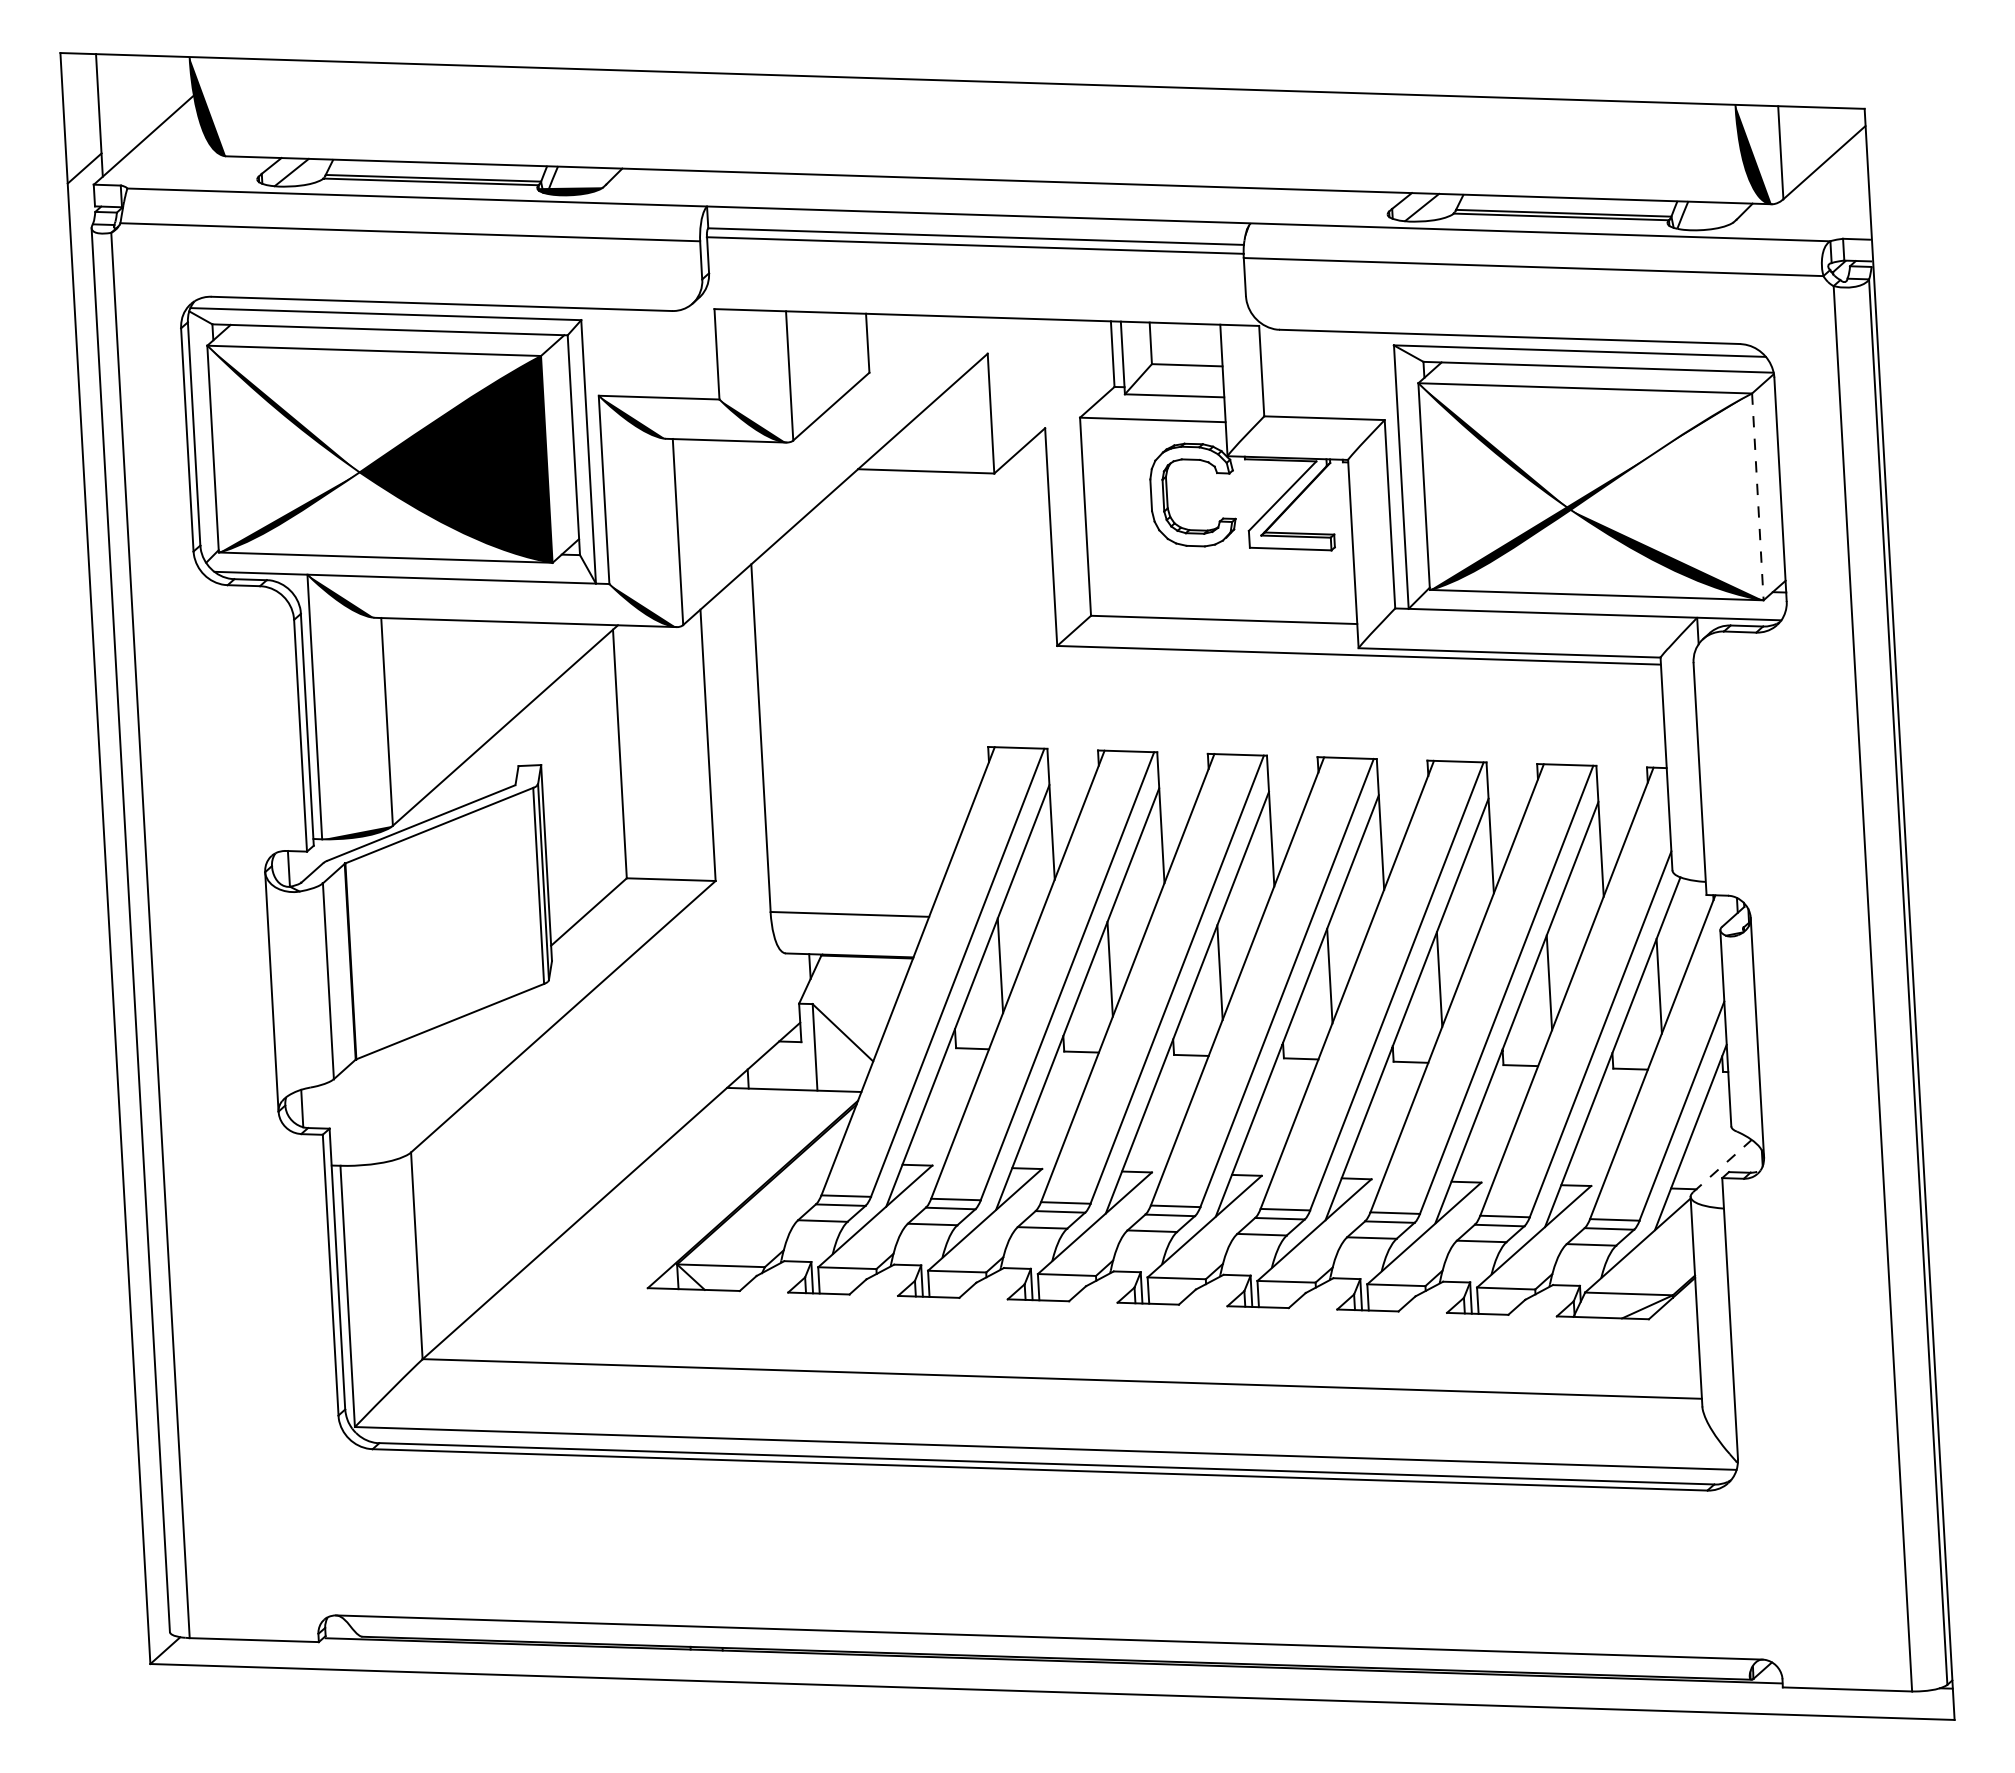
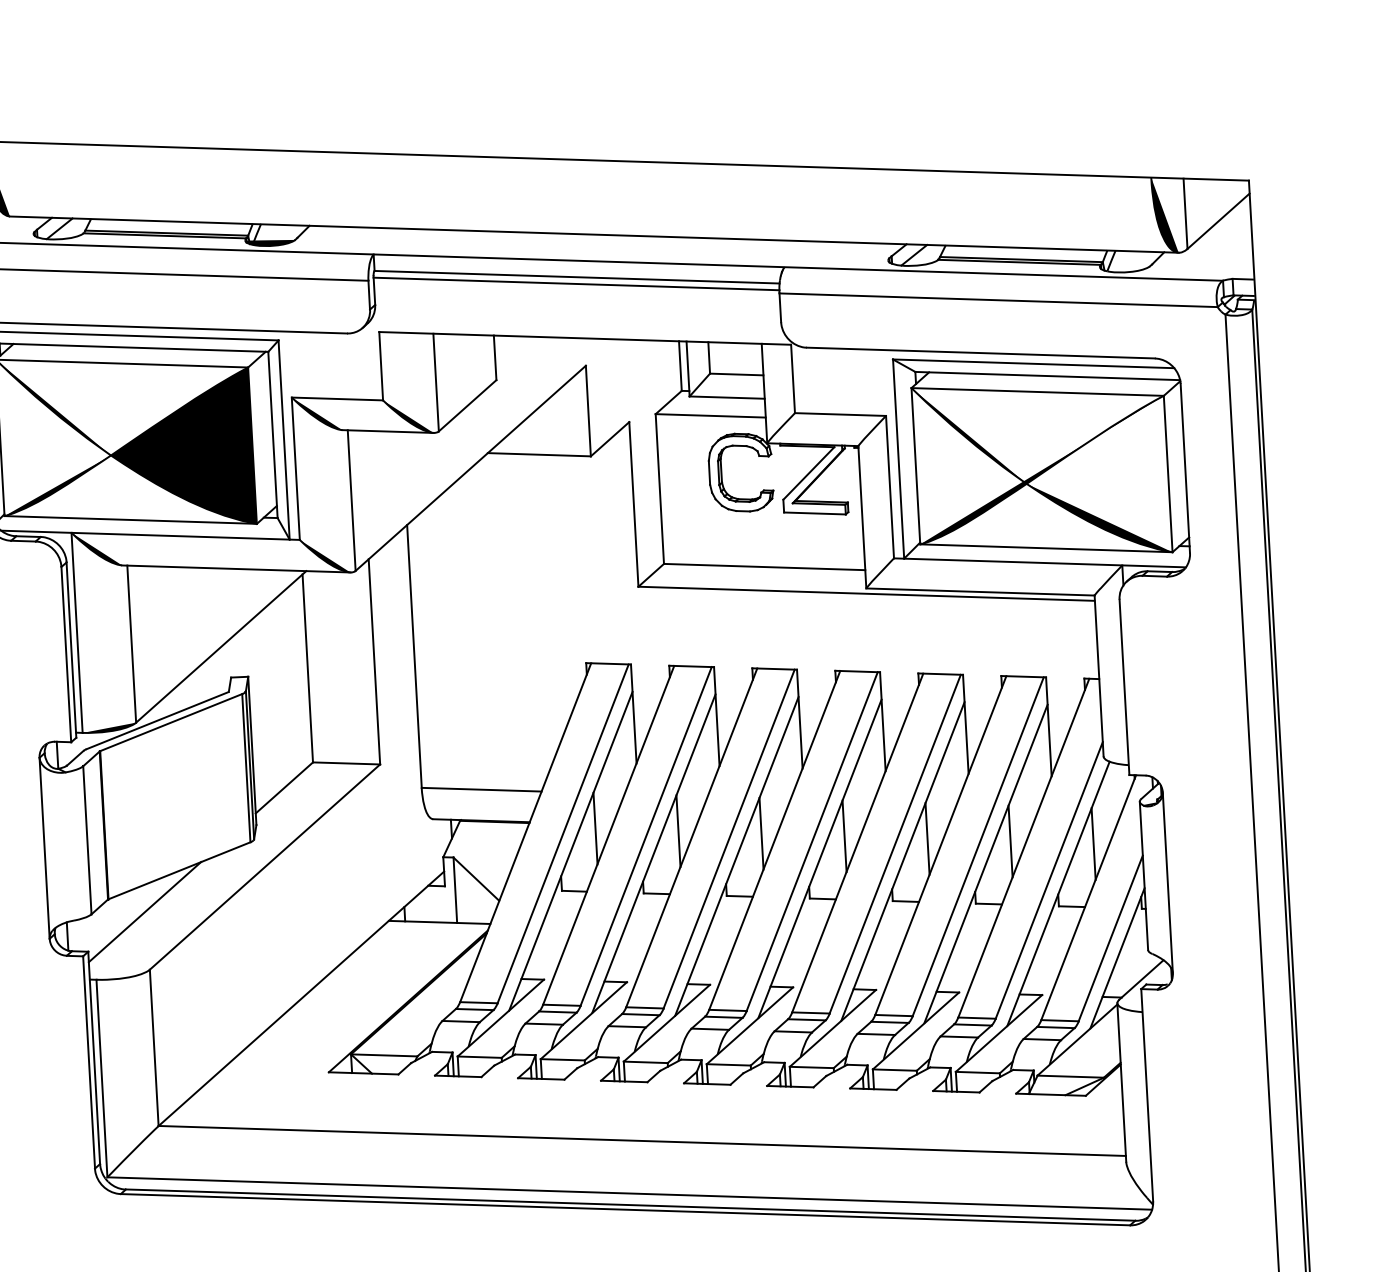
line: (1757, 496) -> (1167, 473), dashed -> solid
line: (404, 1076) -> (144, 912), added
line: (1722, 1165) -> (1141, 979), dashed -> solid

